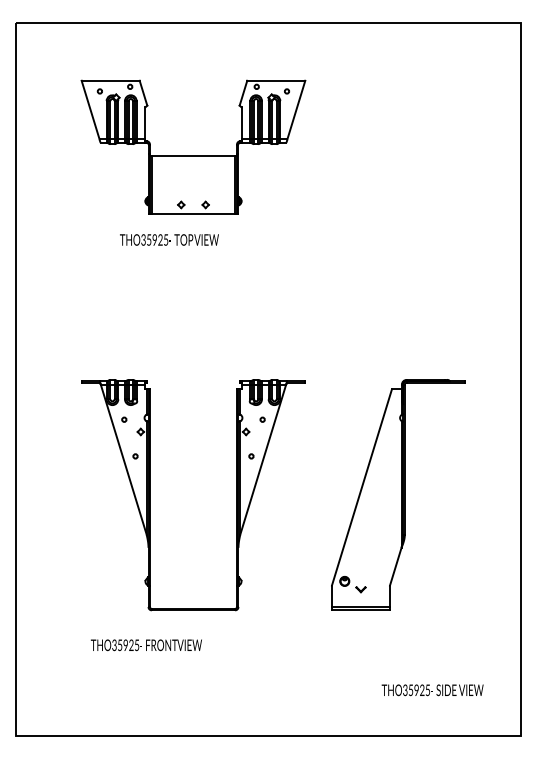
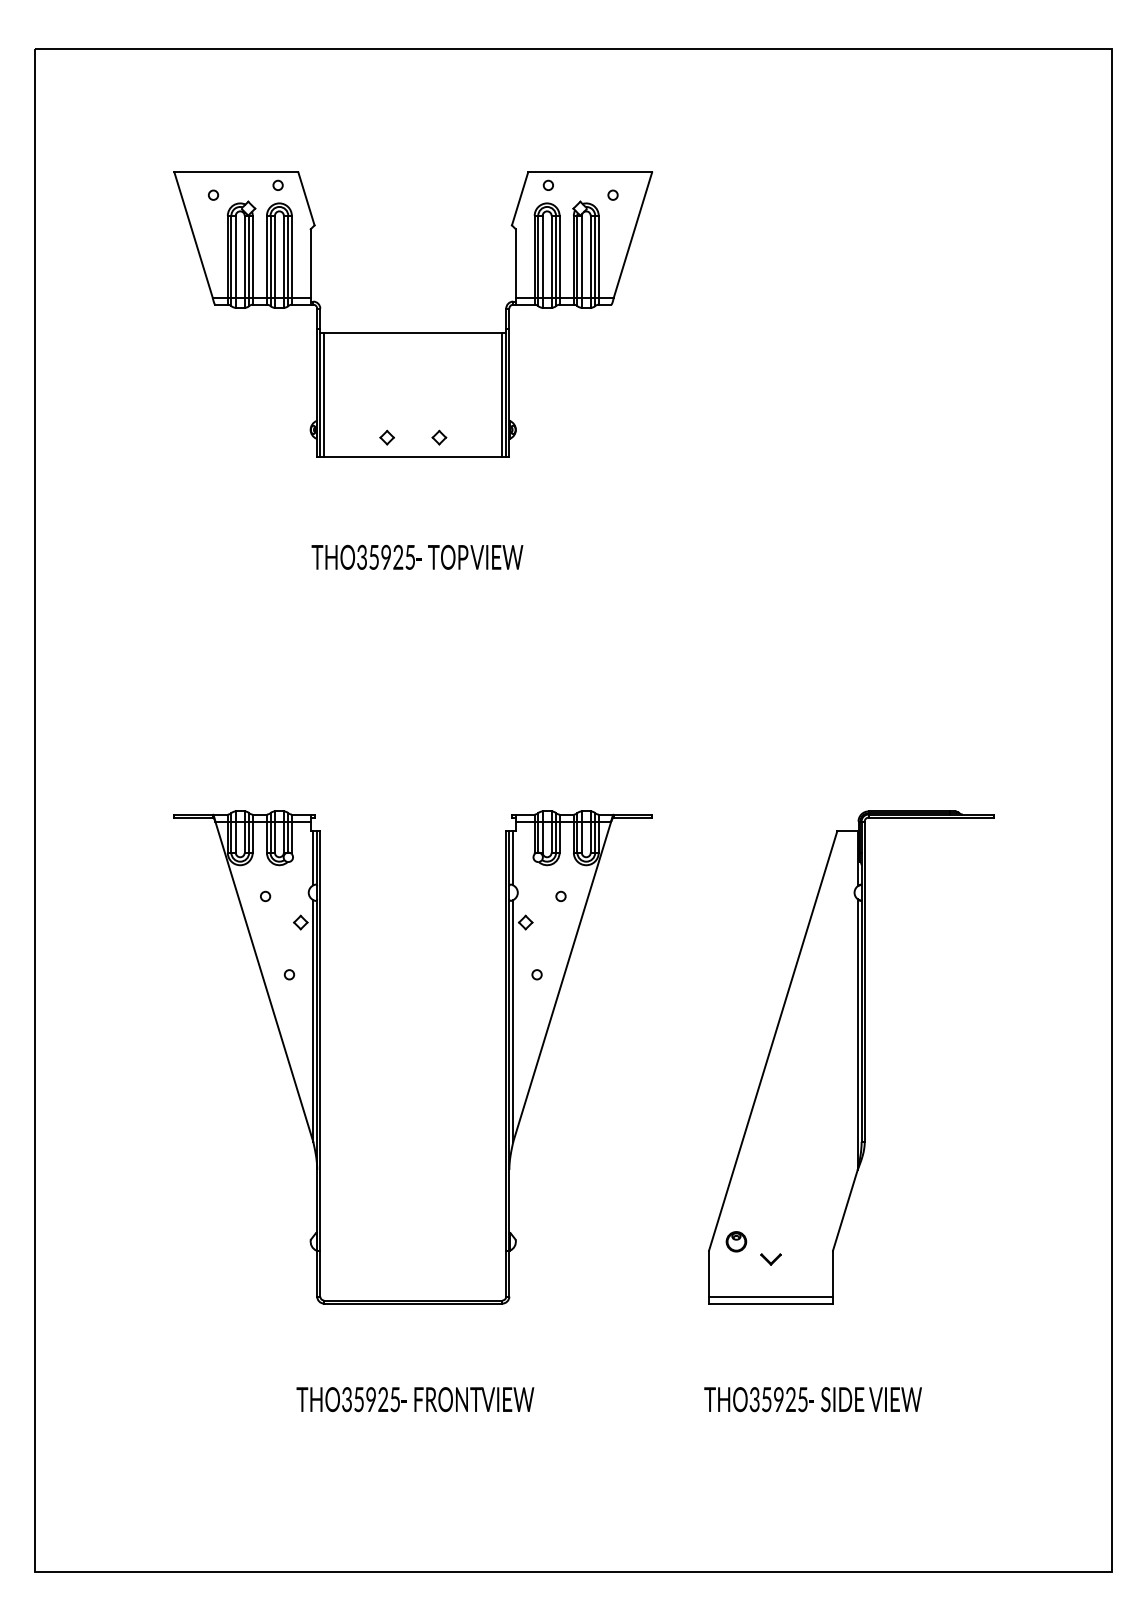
text: (169, 239) -> (417, 556), moved
text: (145, 645) -> (413, 1400), moved
text: (432, 690) -> (812, 1400), moved

